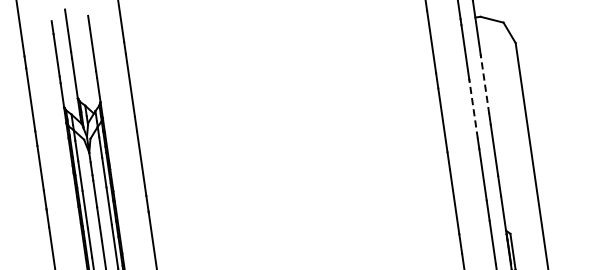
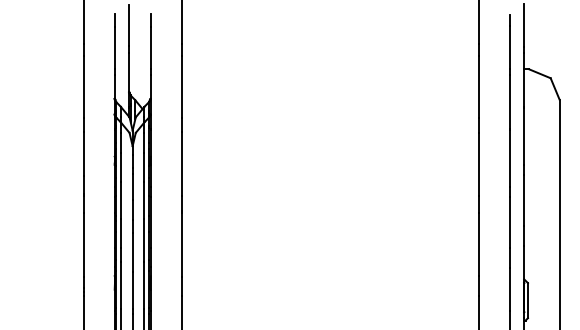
line: (485, 84) -> (524, 135), dashed -> solid
line: (473, 109) -> (509, 157), dashed -> solid

